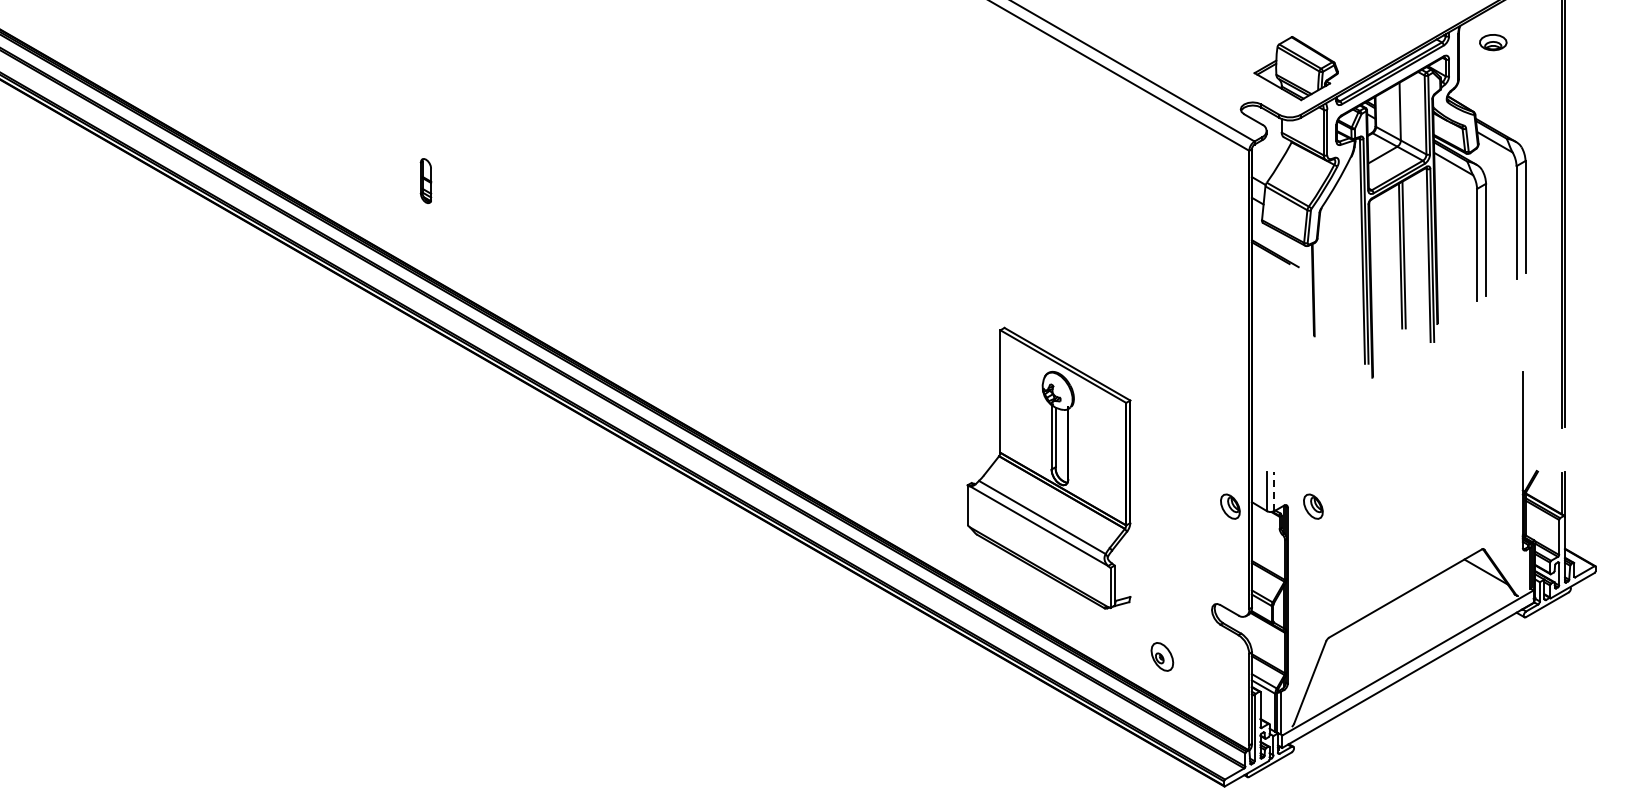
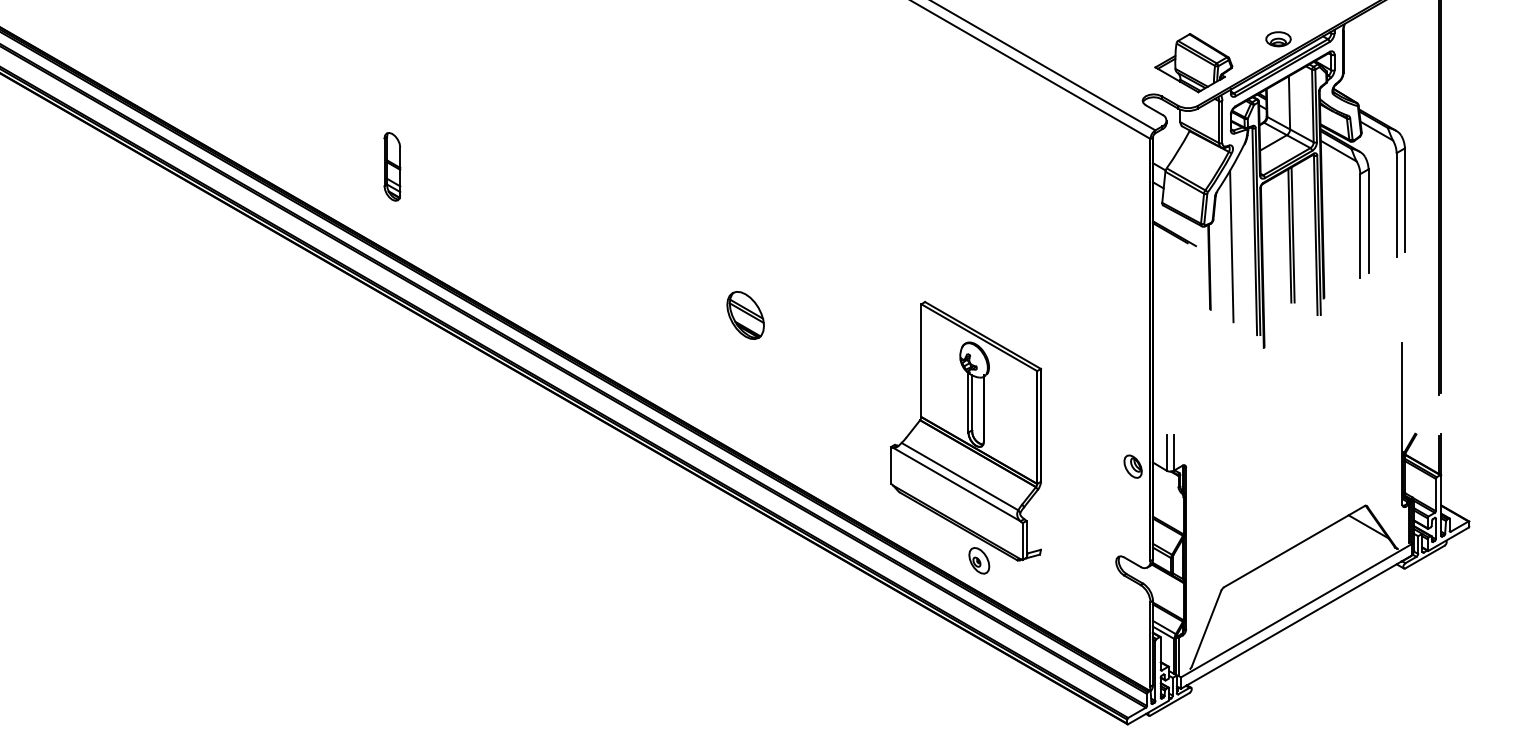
part: (1493, 42) -> (1278, 39), moved
part: (425, 180) -> (391, 166), size x1.67
line: (1337, 267) -> (1231, 246), added
part: (809, 342) -> (745, 315), added
line: (1274, 491) -> (1173, 452), dashed -> solid
part: (1313, 506) -> (1209, 466), removed
part: (1162, 656) -> (979, 560), moved

